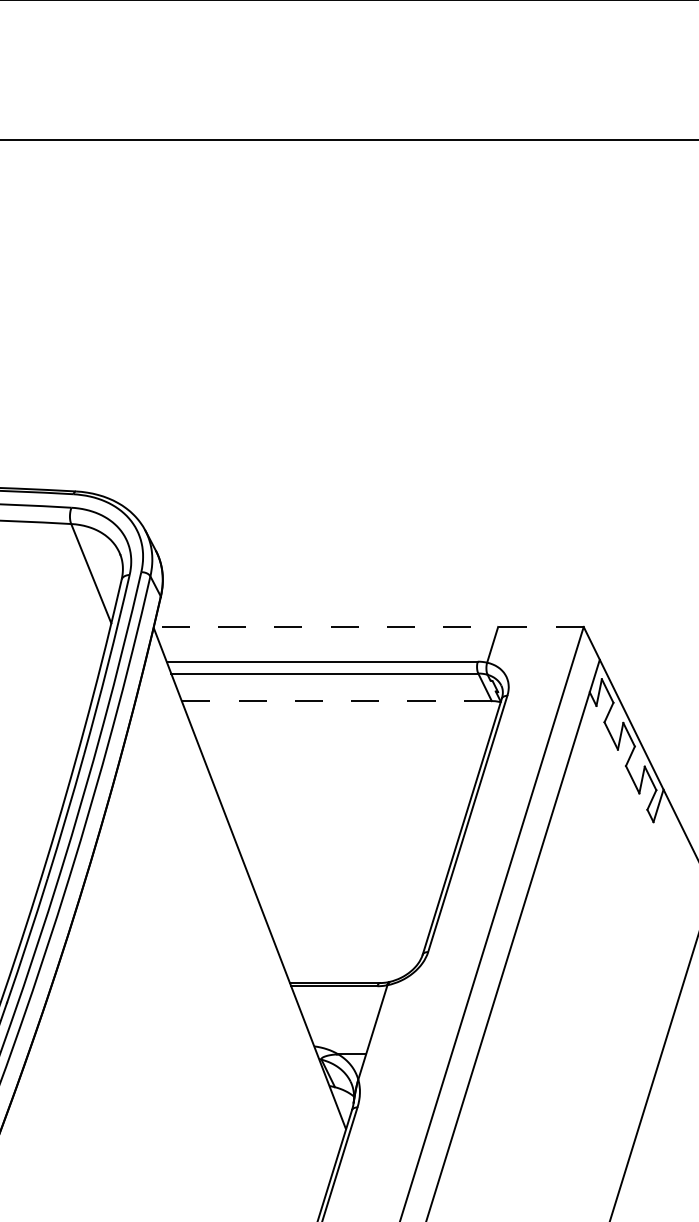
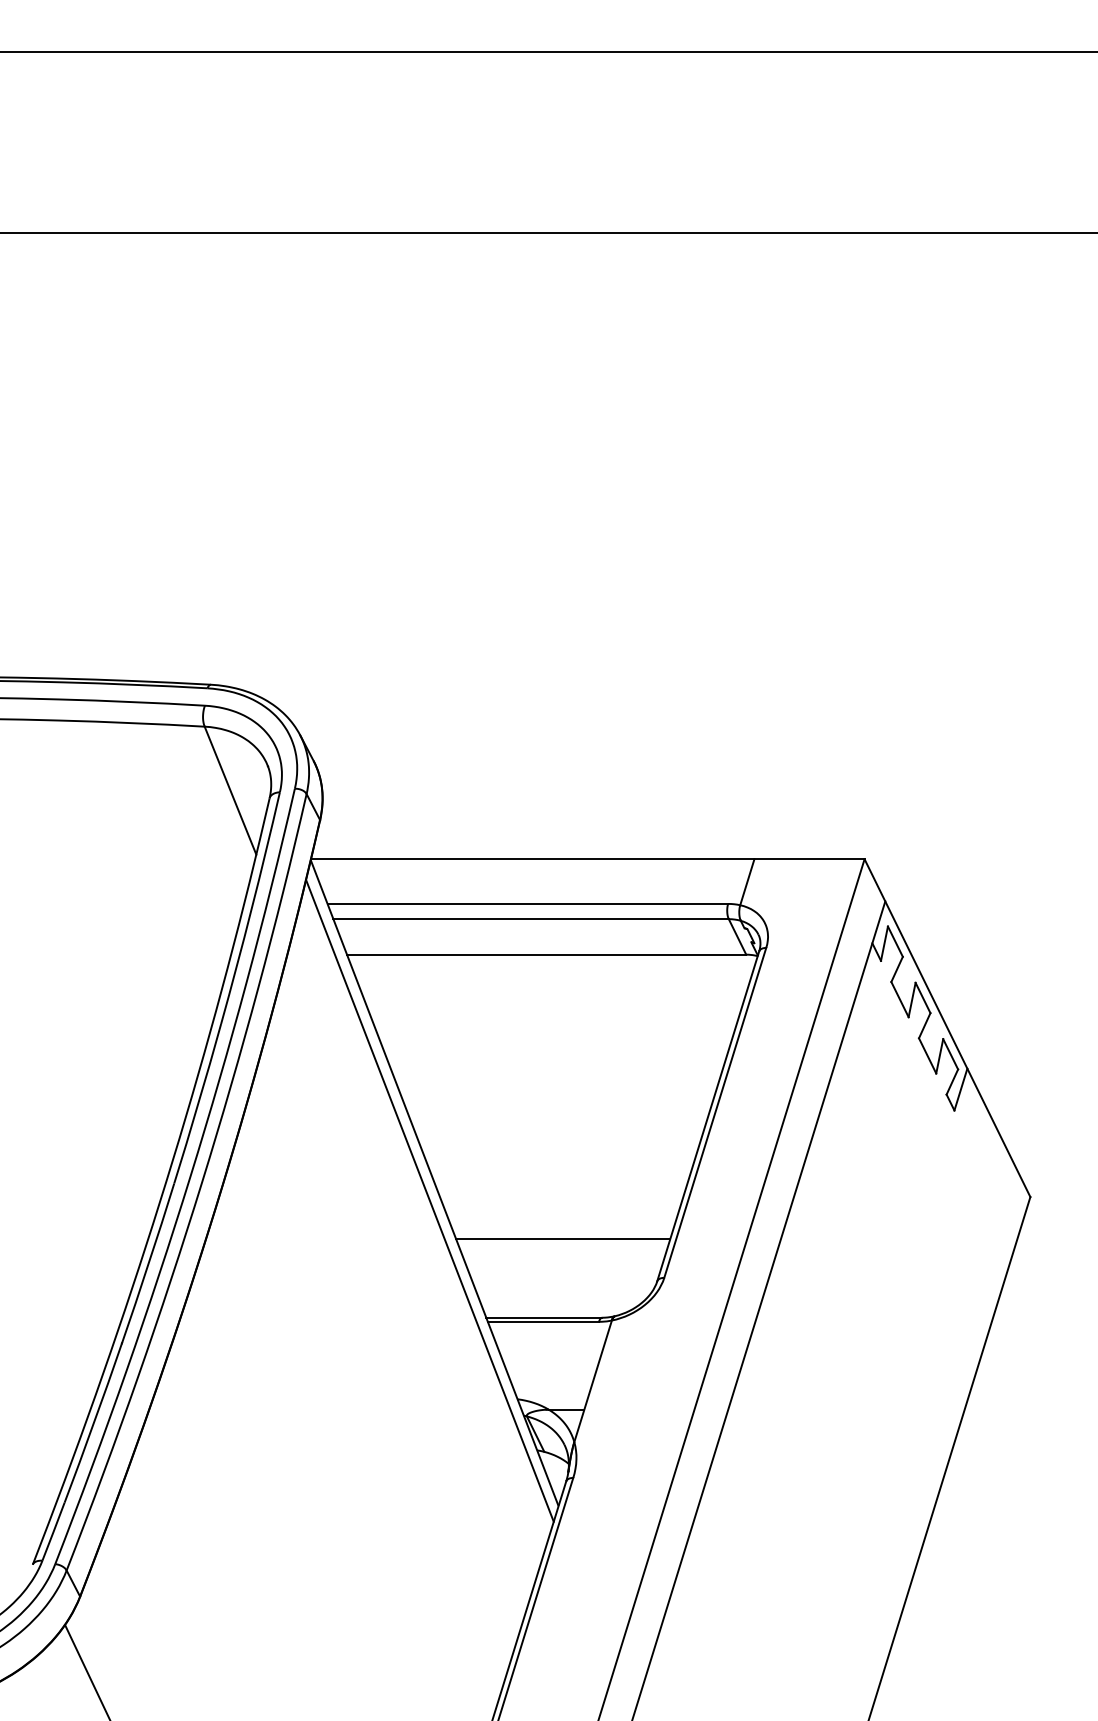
line: (368, 627) -> (587, 859), dashed -> solid
line: (336, 700) -> (546, 954), dashed -> solid
line: (245, 892) -> (429, 1200), added
line: (349, 921) -> (563, 1238), added

